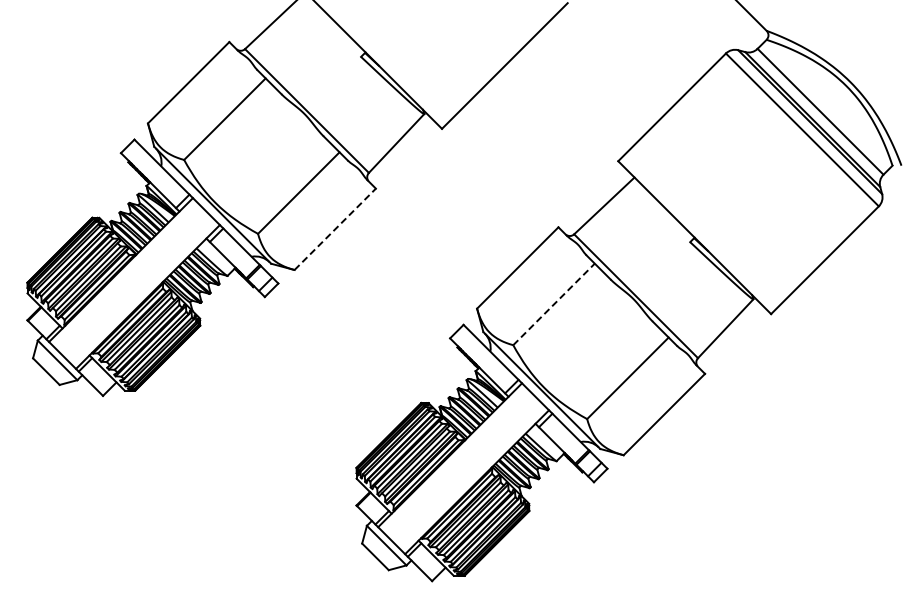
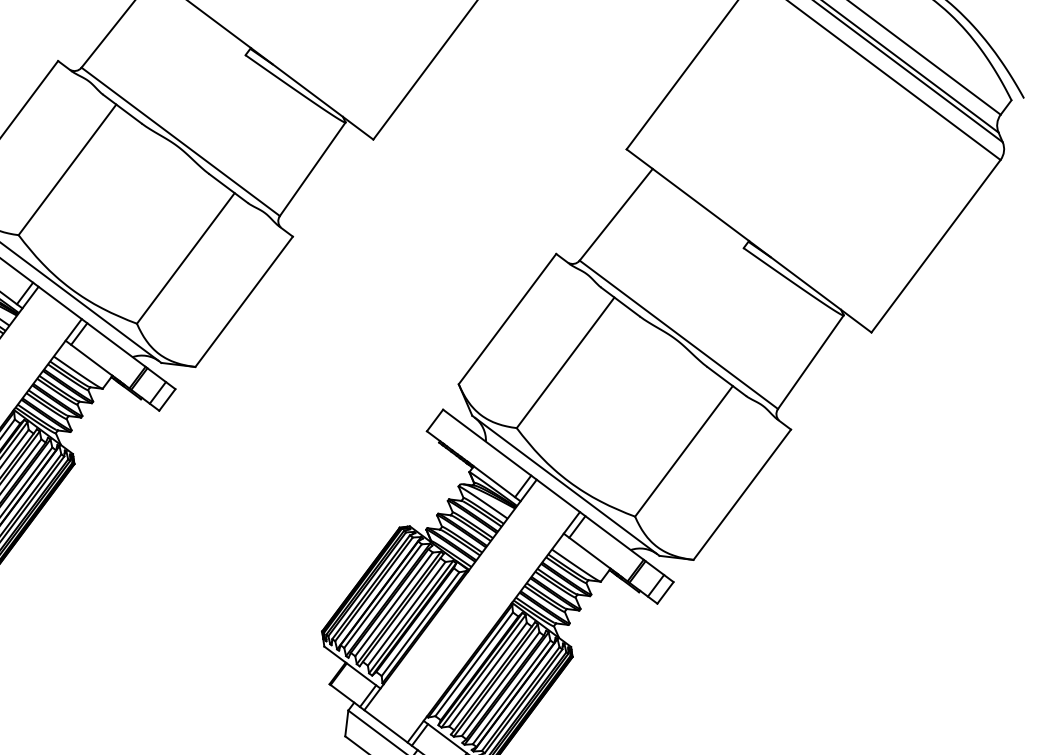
line: (335, 229) -> (244, 302), dashed -> solid
line: (554, 304) -> (566, 362), dashed -> solid

